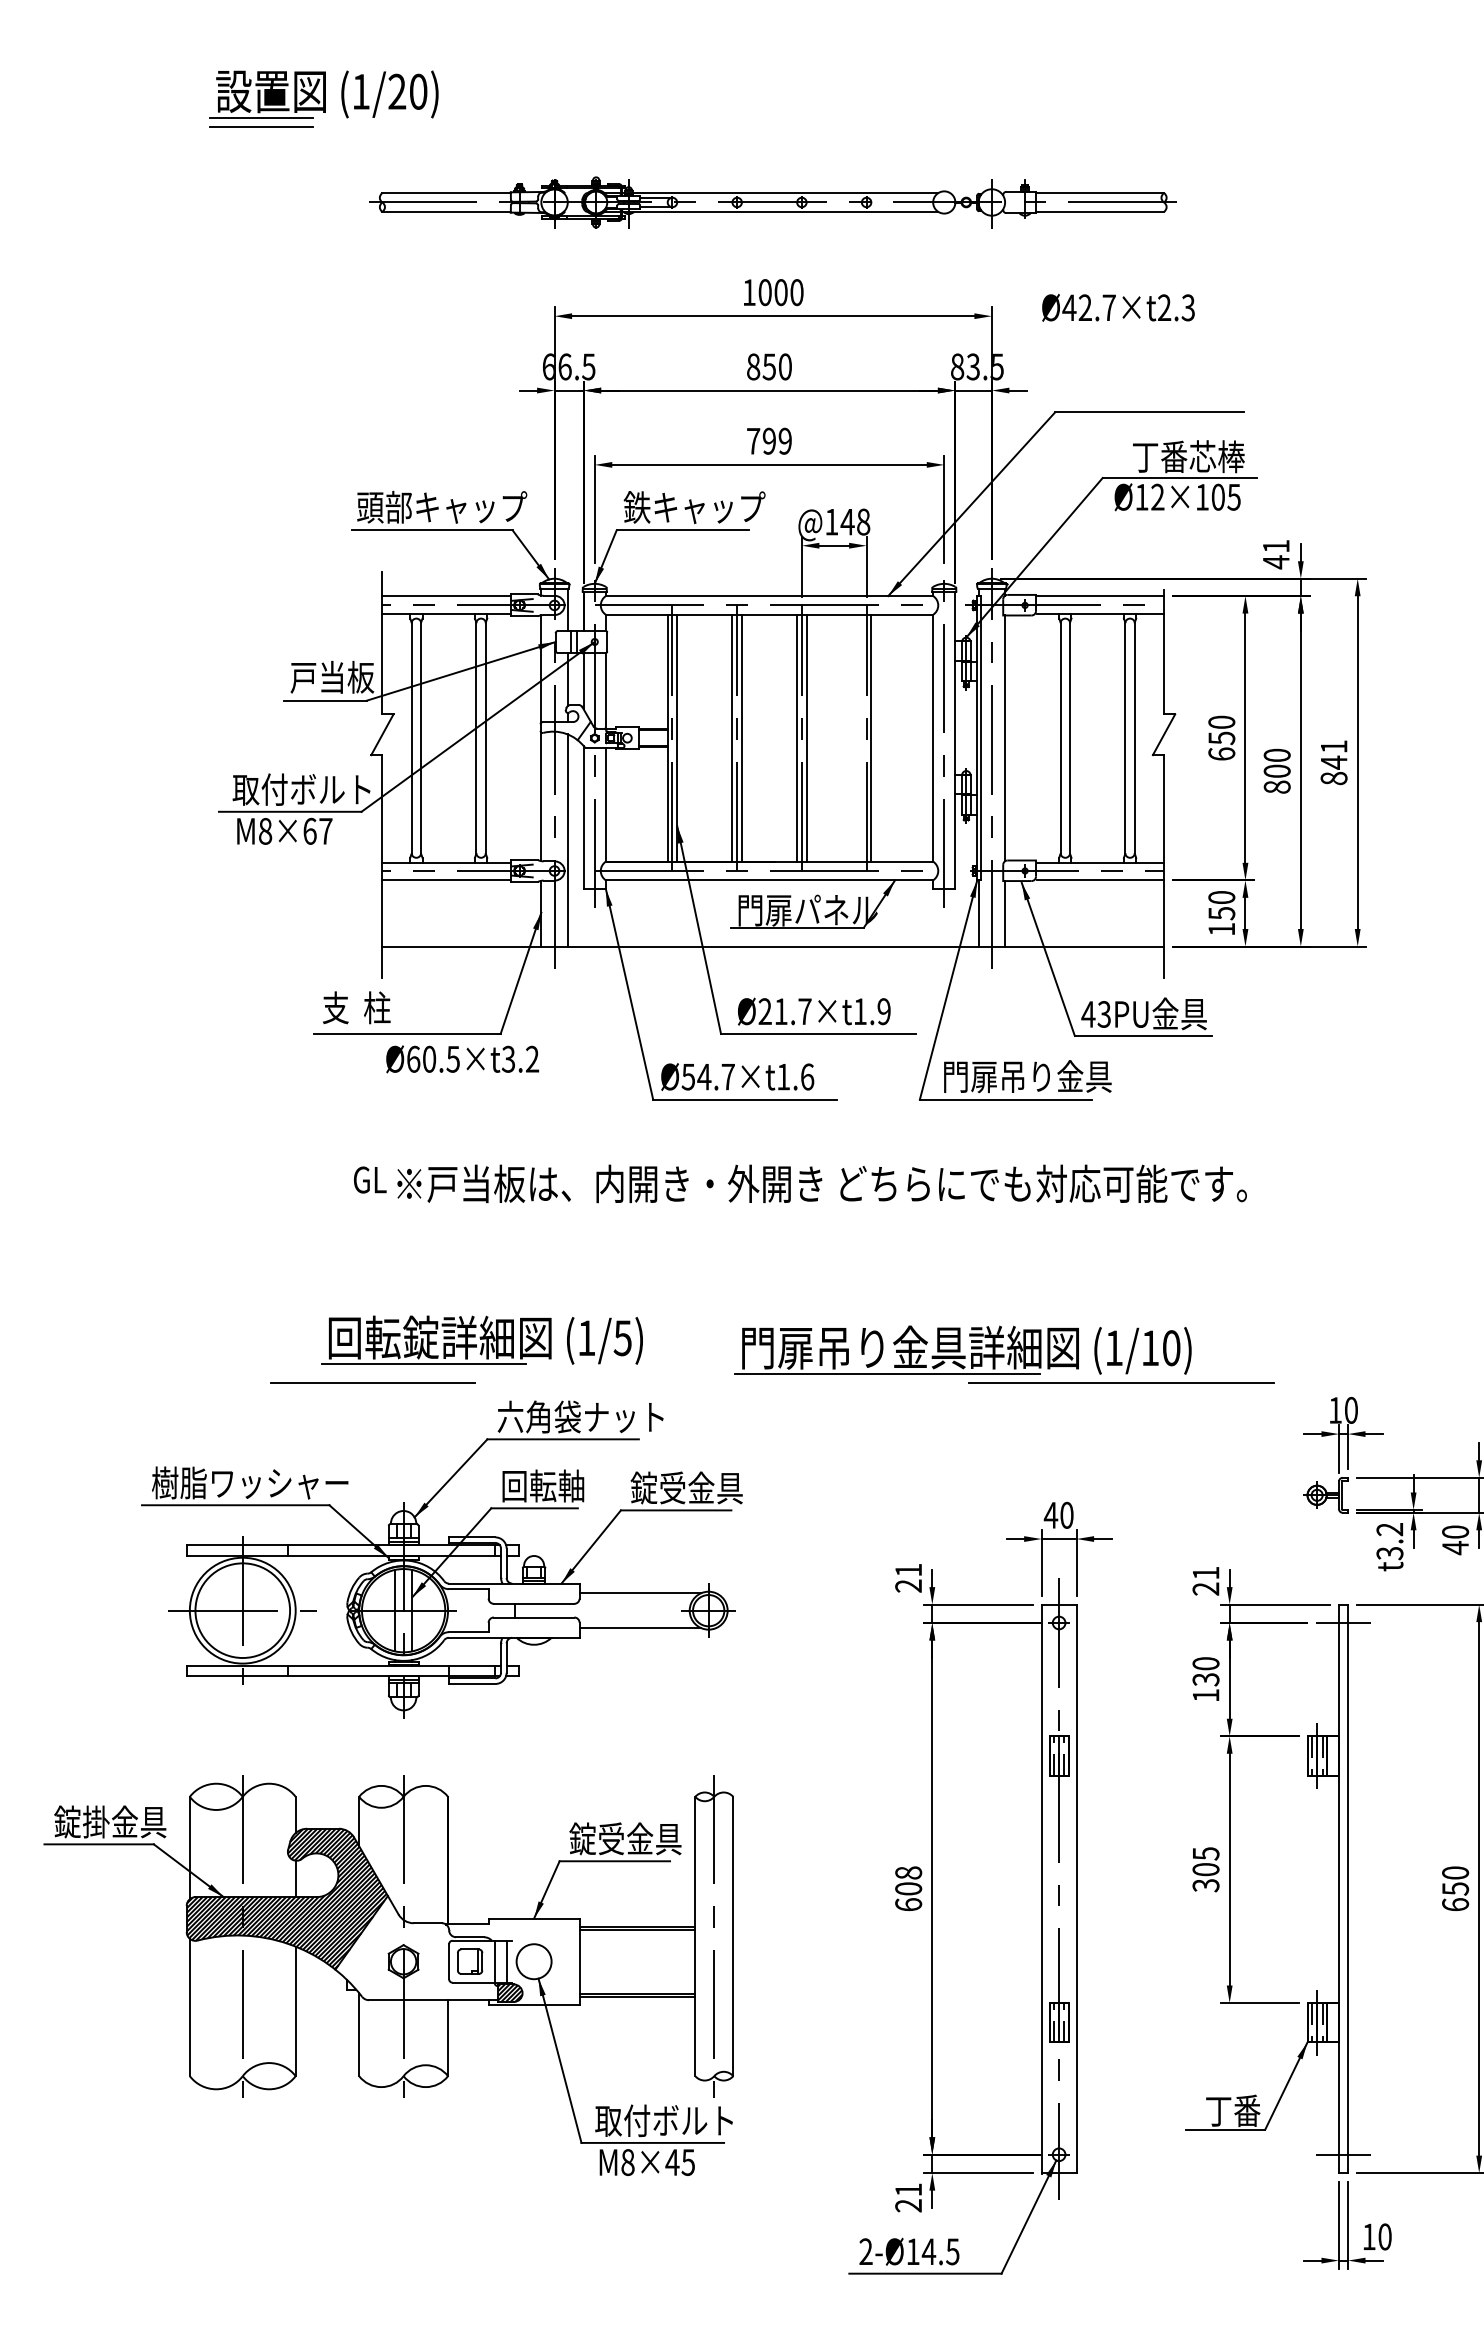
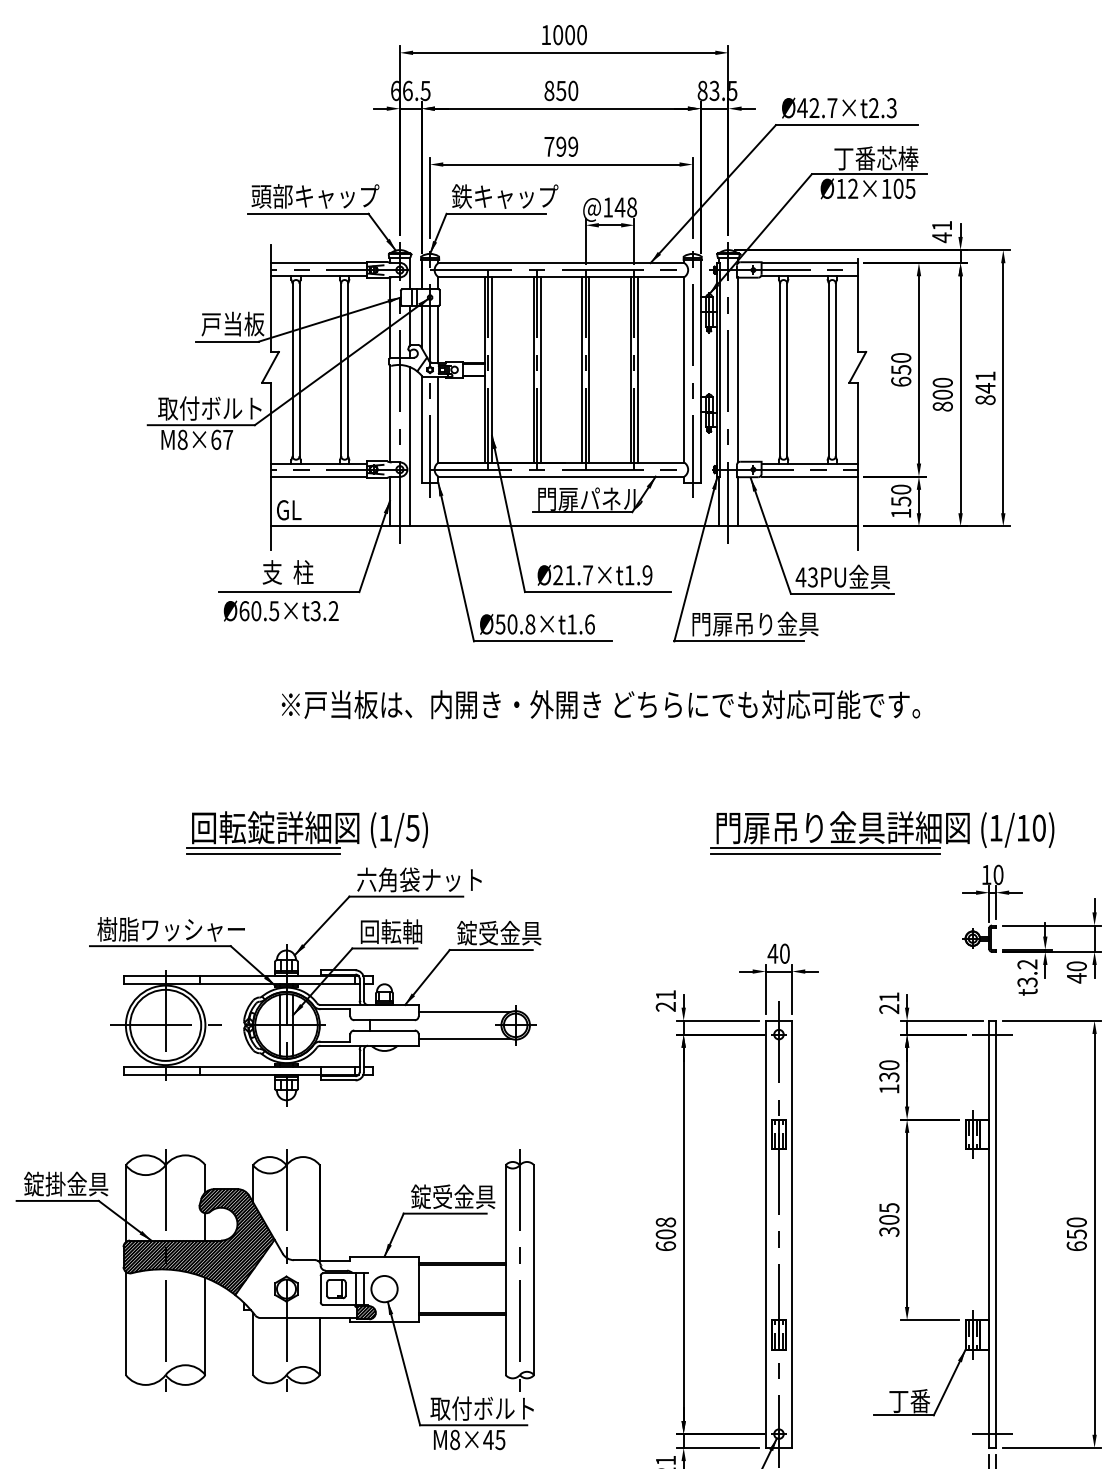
text: (1118, 307) -> (839, 107), moved
line: (861, 737) -> (630, 369), added
text: (356, 1007) -> (287, 572), moved
text: (462, 1059) -> (281, 611), moved
text: (715, 1076) -> (520, 624), Ø54.7×t1.6 -> Ø50.8×t1.6
text: (370, 1179) -> (289, 509), moved
part: (481, 1339) -> (306, 829), moved
part: (962, 1349) -> (882, 829), moved

